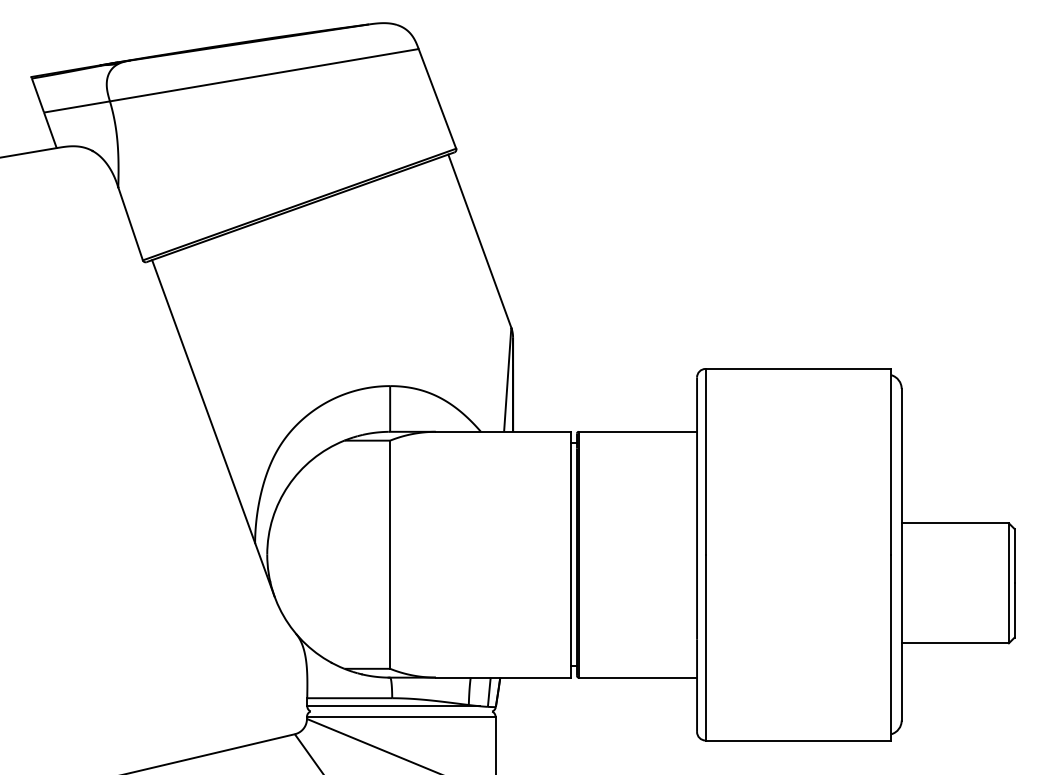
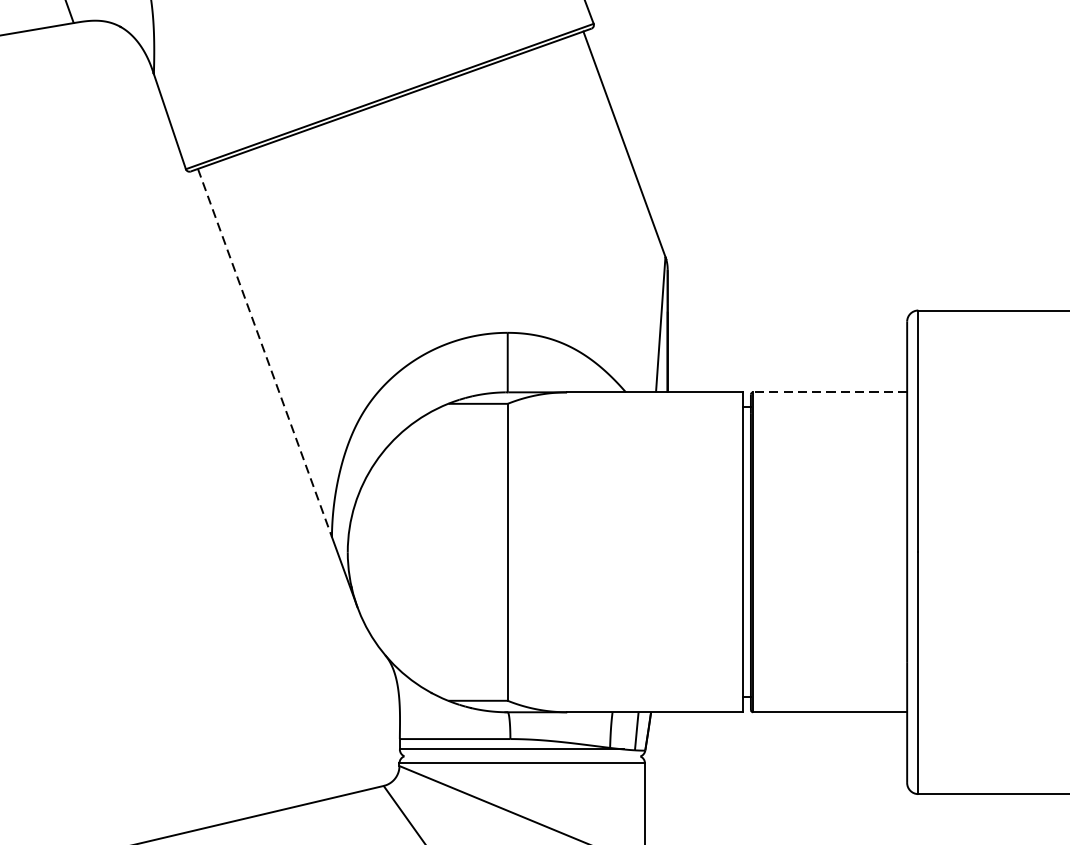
line: (203, 401) -> (264, 352), solid -> dashed
line: (637, 431) -> (829, 391), solid -> dashed

